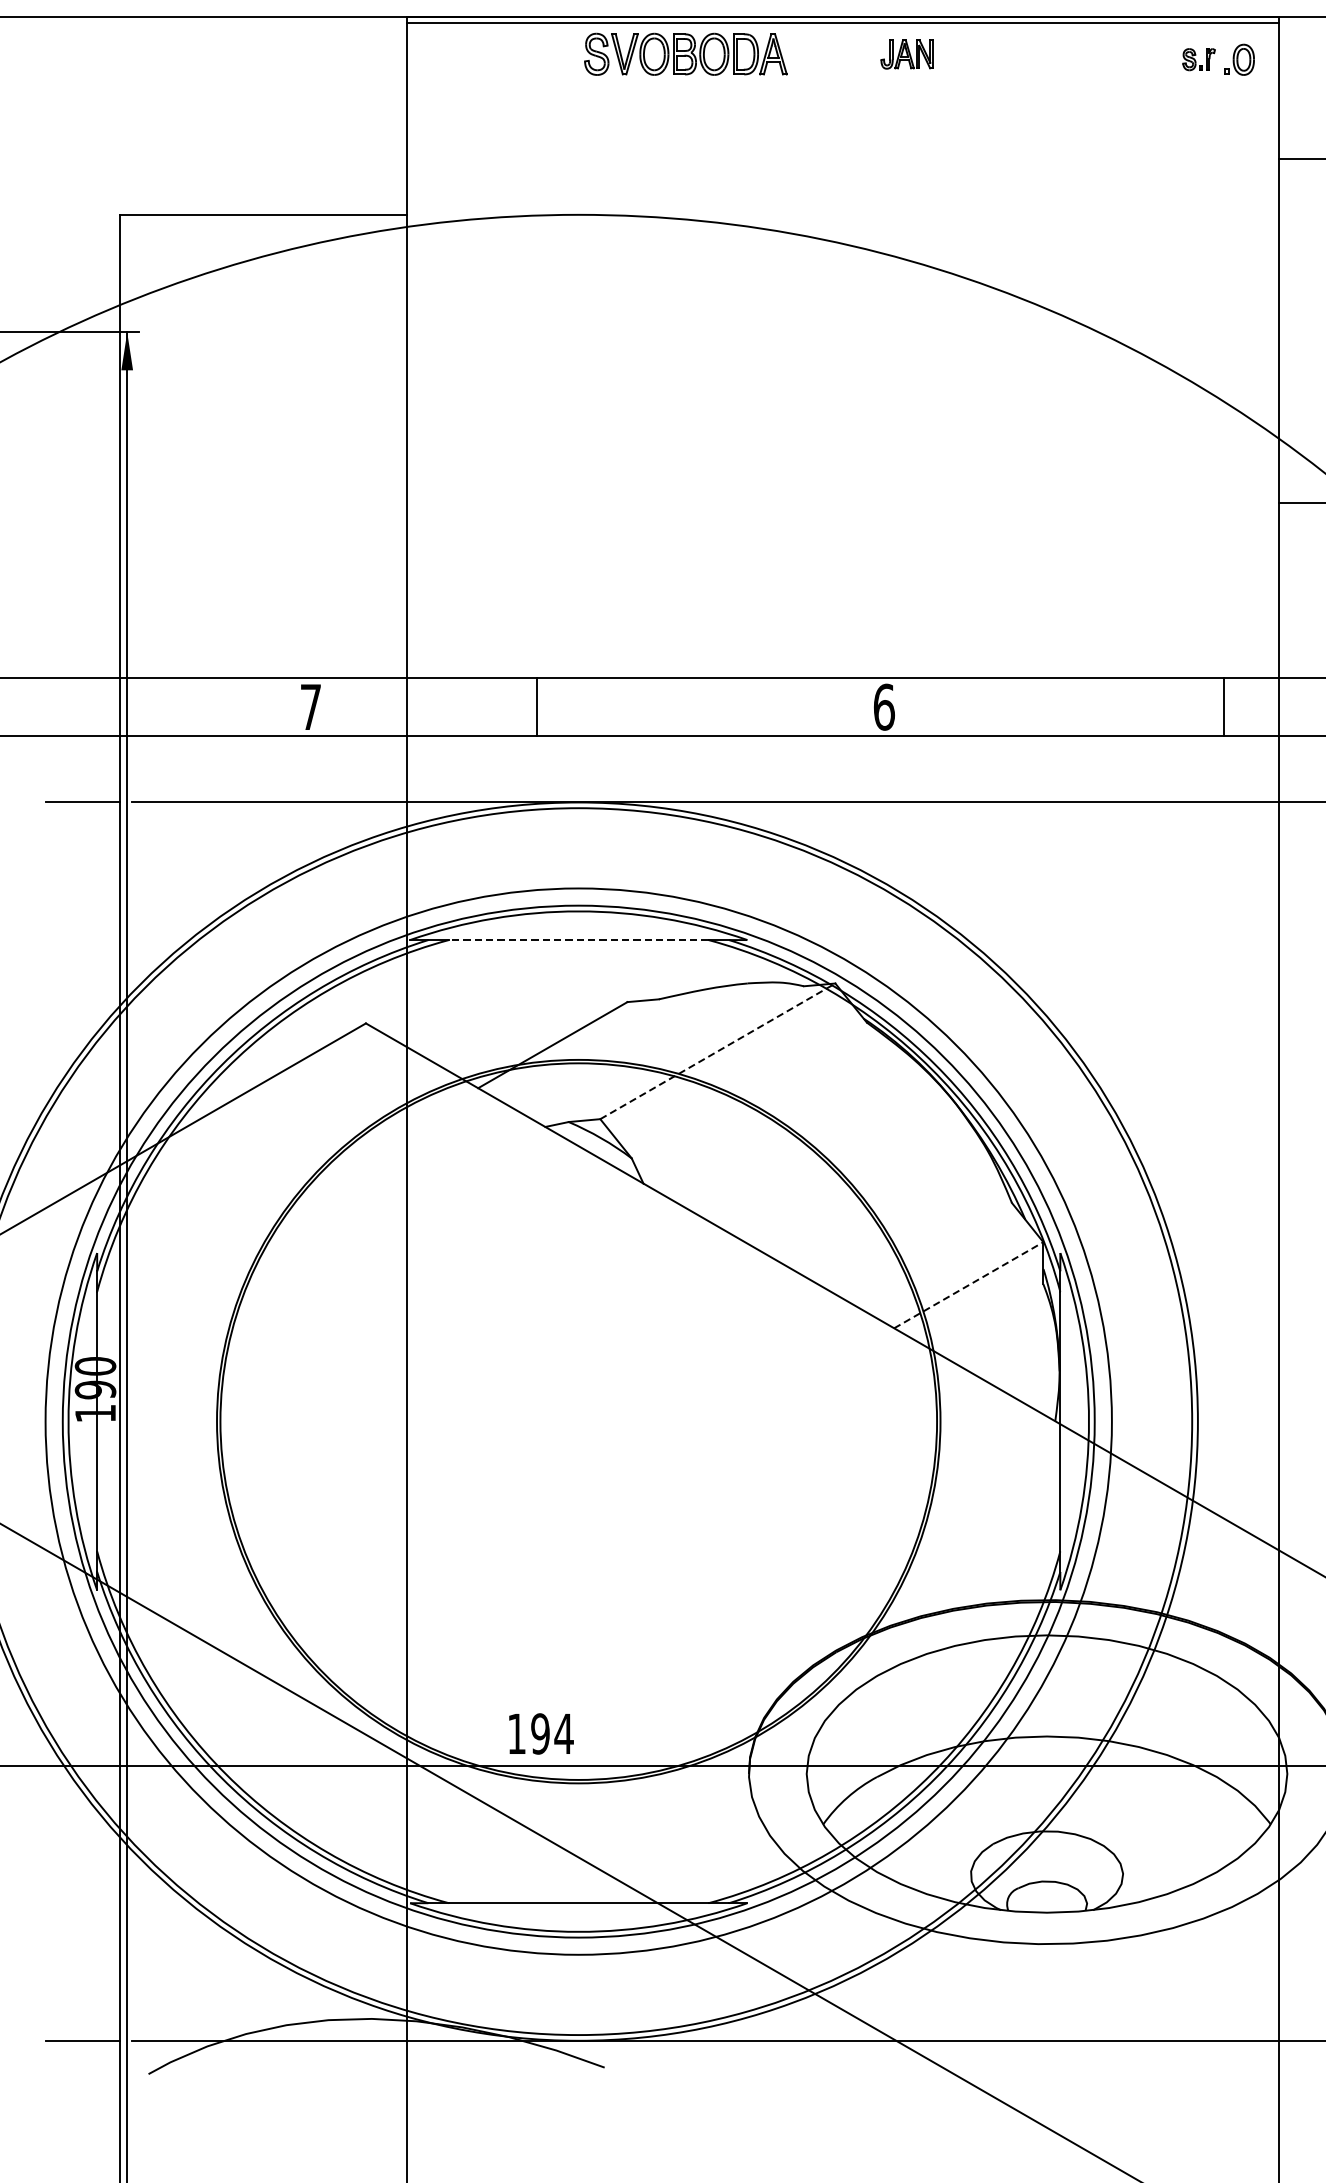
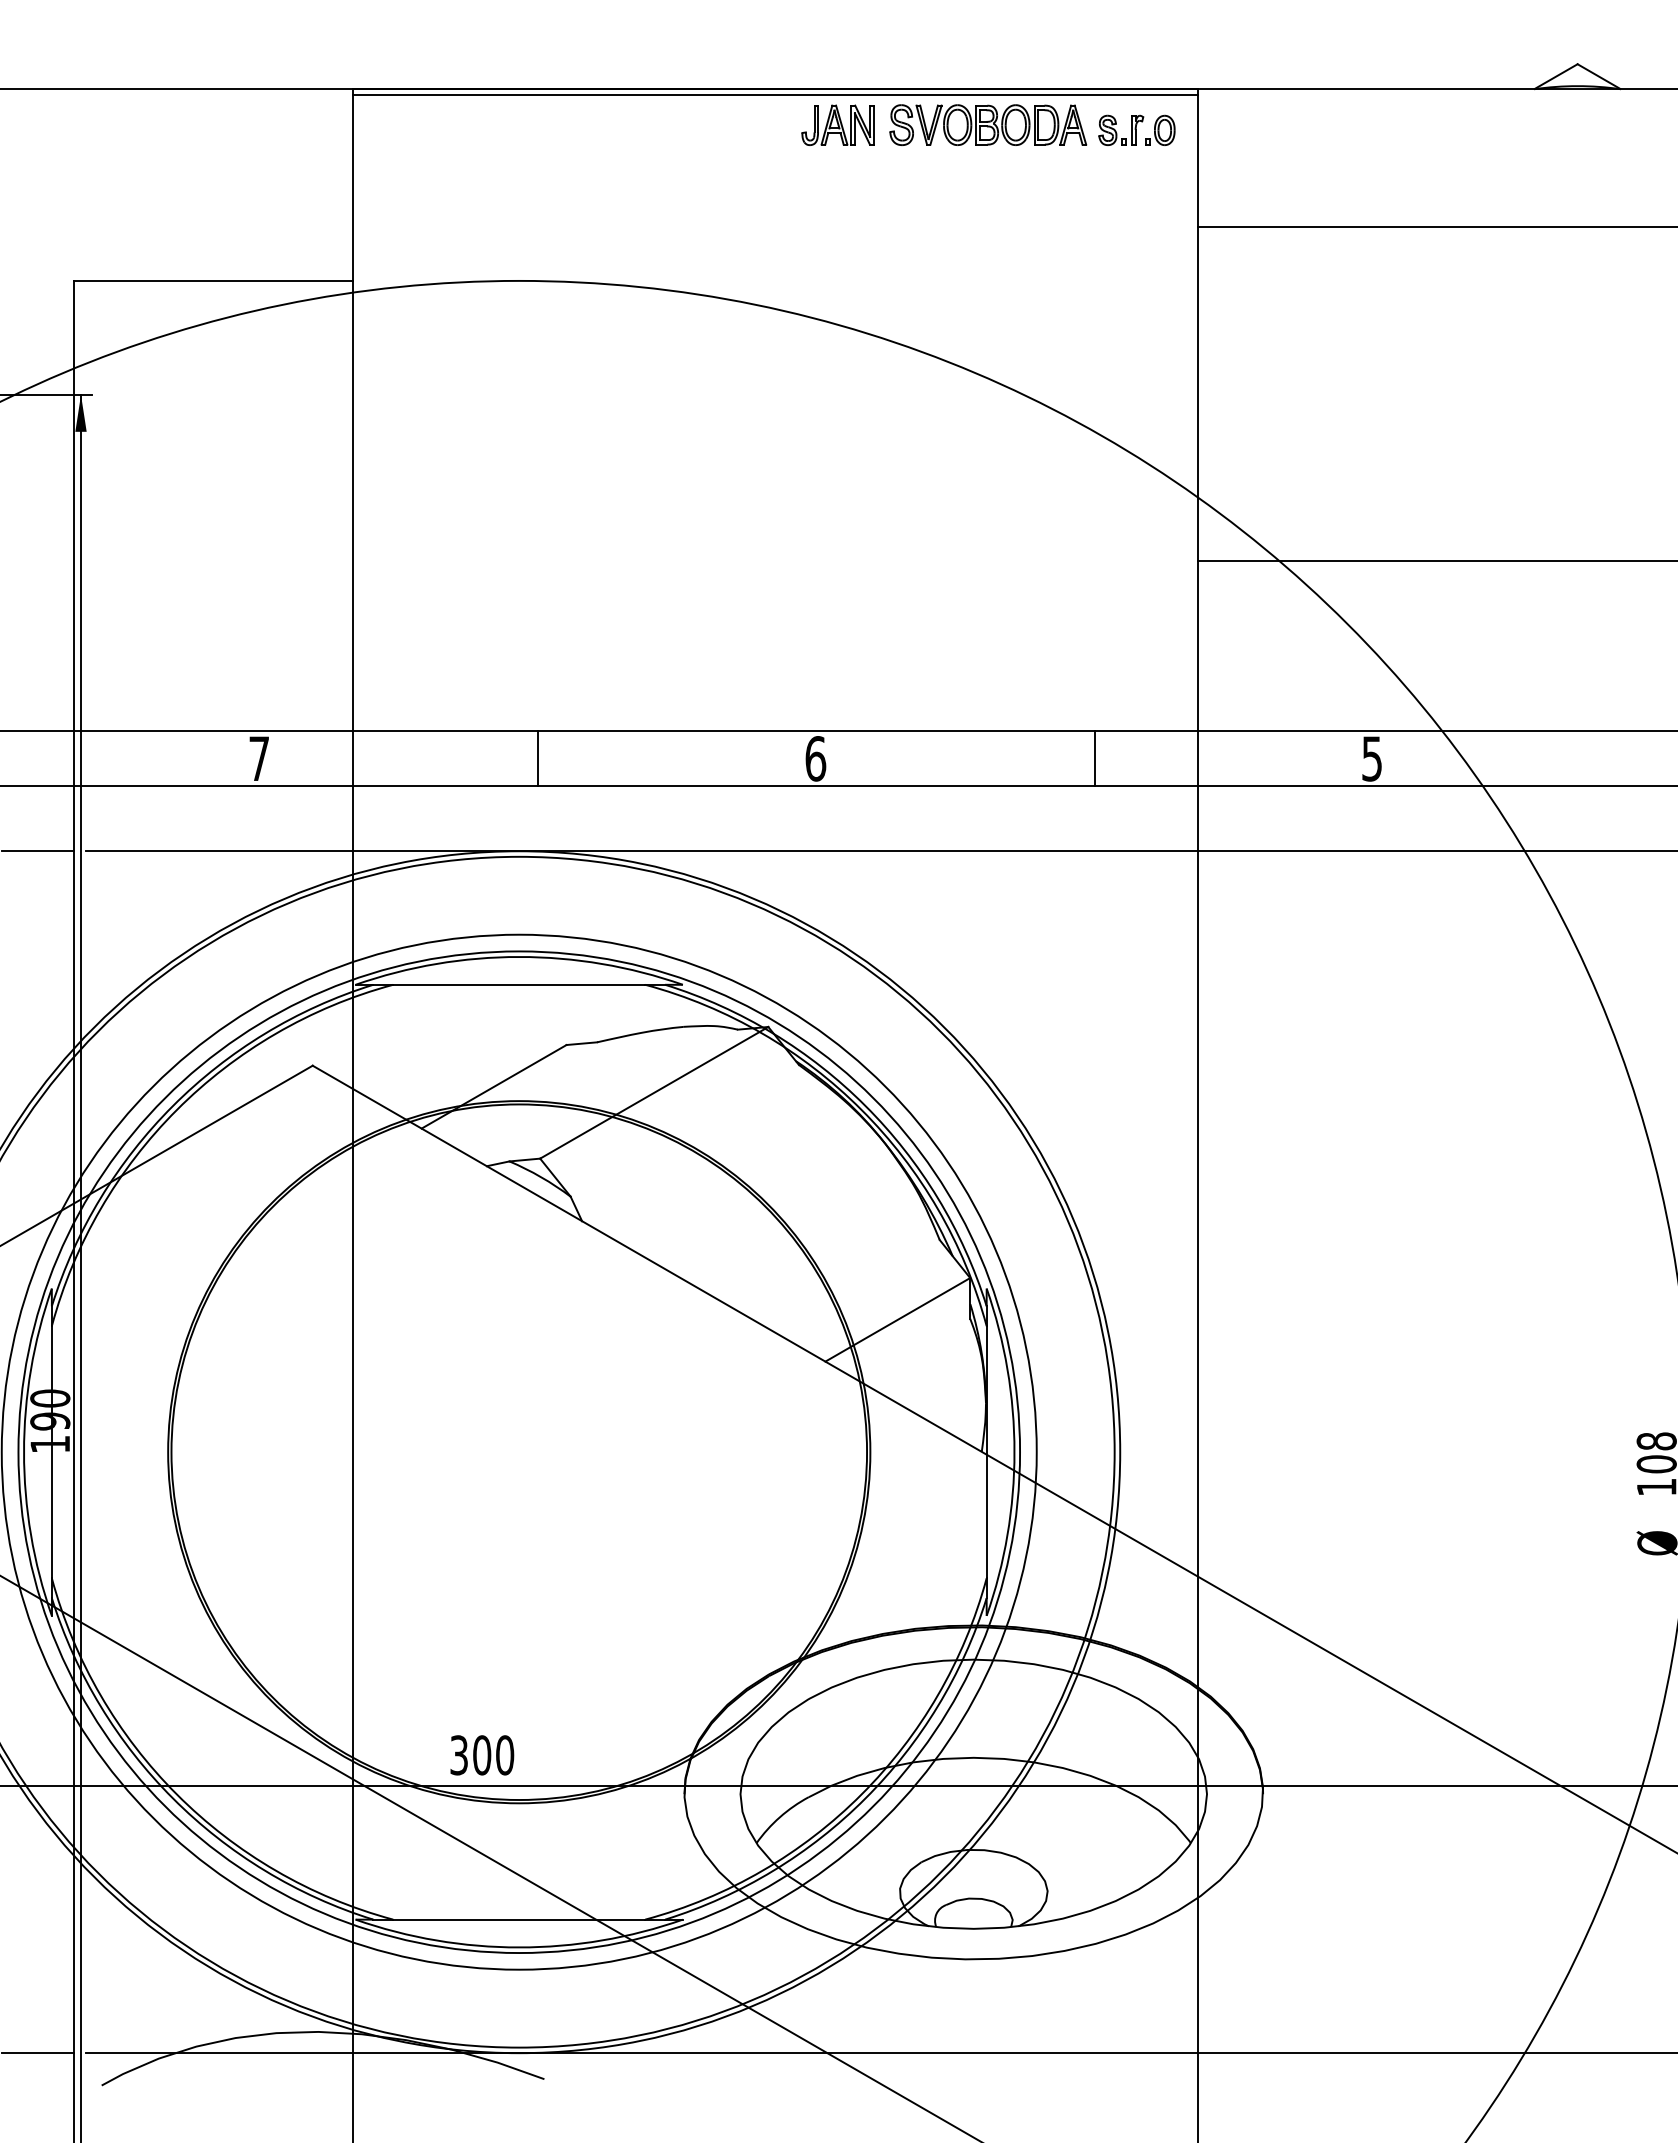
part: (686, 53) -> (988, 124), moved
part: (906, 53) -> (837, 124), size x1.43
part: (1199, 58) -> (1121, 129), size x1.43
line: (537, 706) -> (538, 758), moved
line: (1223, 706) -> (1094, 758), moved
line: (577, 939) -> (518, 984), dashed -> solid
line: (718, 1051) -> (654, 1092), dashed -> solid
line: (968, 1284) -> (897, 1319), dashed -> solid
text: (540, 1734) -> (482, 1755), 194 -> 300

